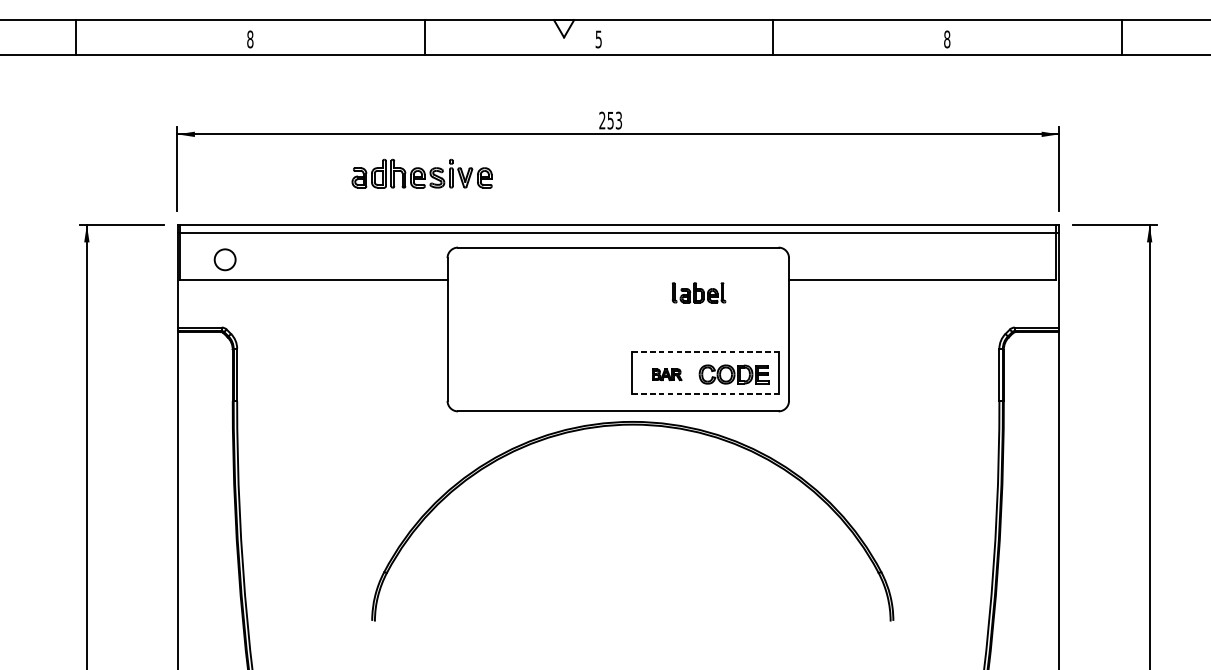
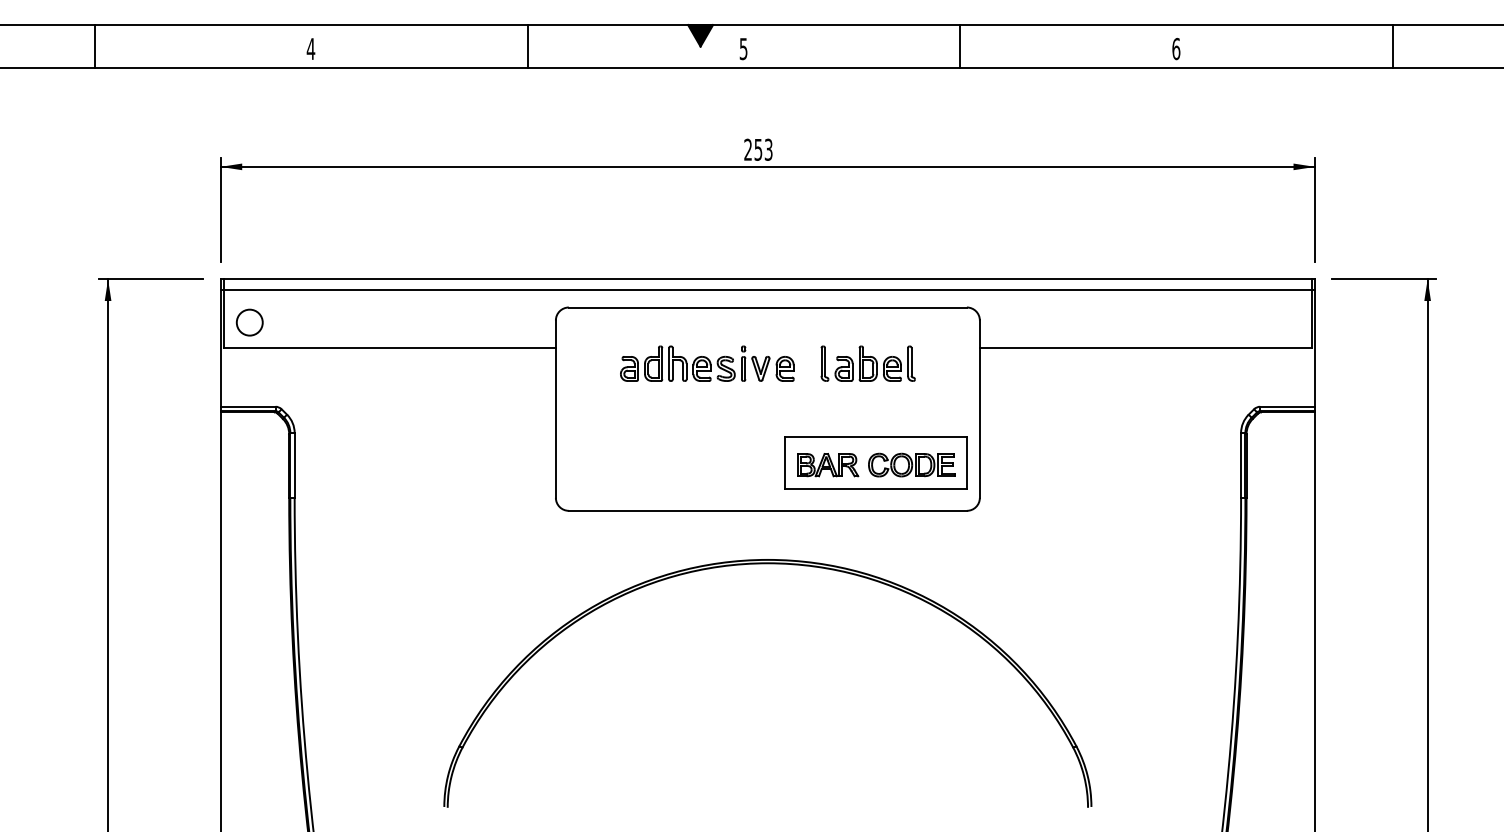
fill: (564, 28) -> (700, 35), added
text: (249, 39) -> (310, 48), 8 -> 4
text: (947, 39) -> (1176, 48), 8 -> 6
part: (422, 173) -> (707, 363), moved
circle: (224, 259) -> (249, 322), moved
part: (698, 292) -> (867, 363), size x1.43
line: (705, 352) -> (876, 437), dashed -> solid
part: (667, 374) -> (828, 465), size x1.67
line: (705, 394) -> (876, 489), dashed -> solid
part: (632, 425) -> (767, 564), moved

